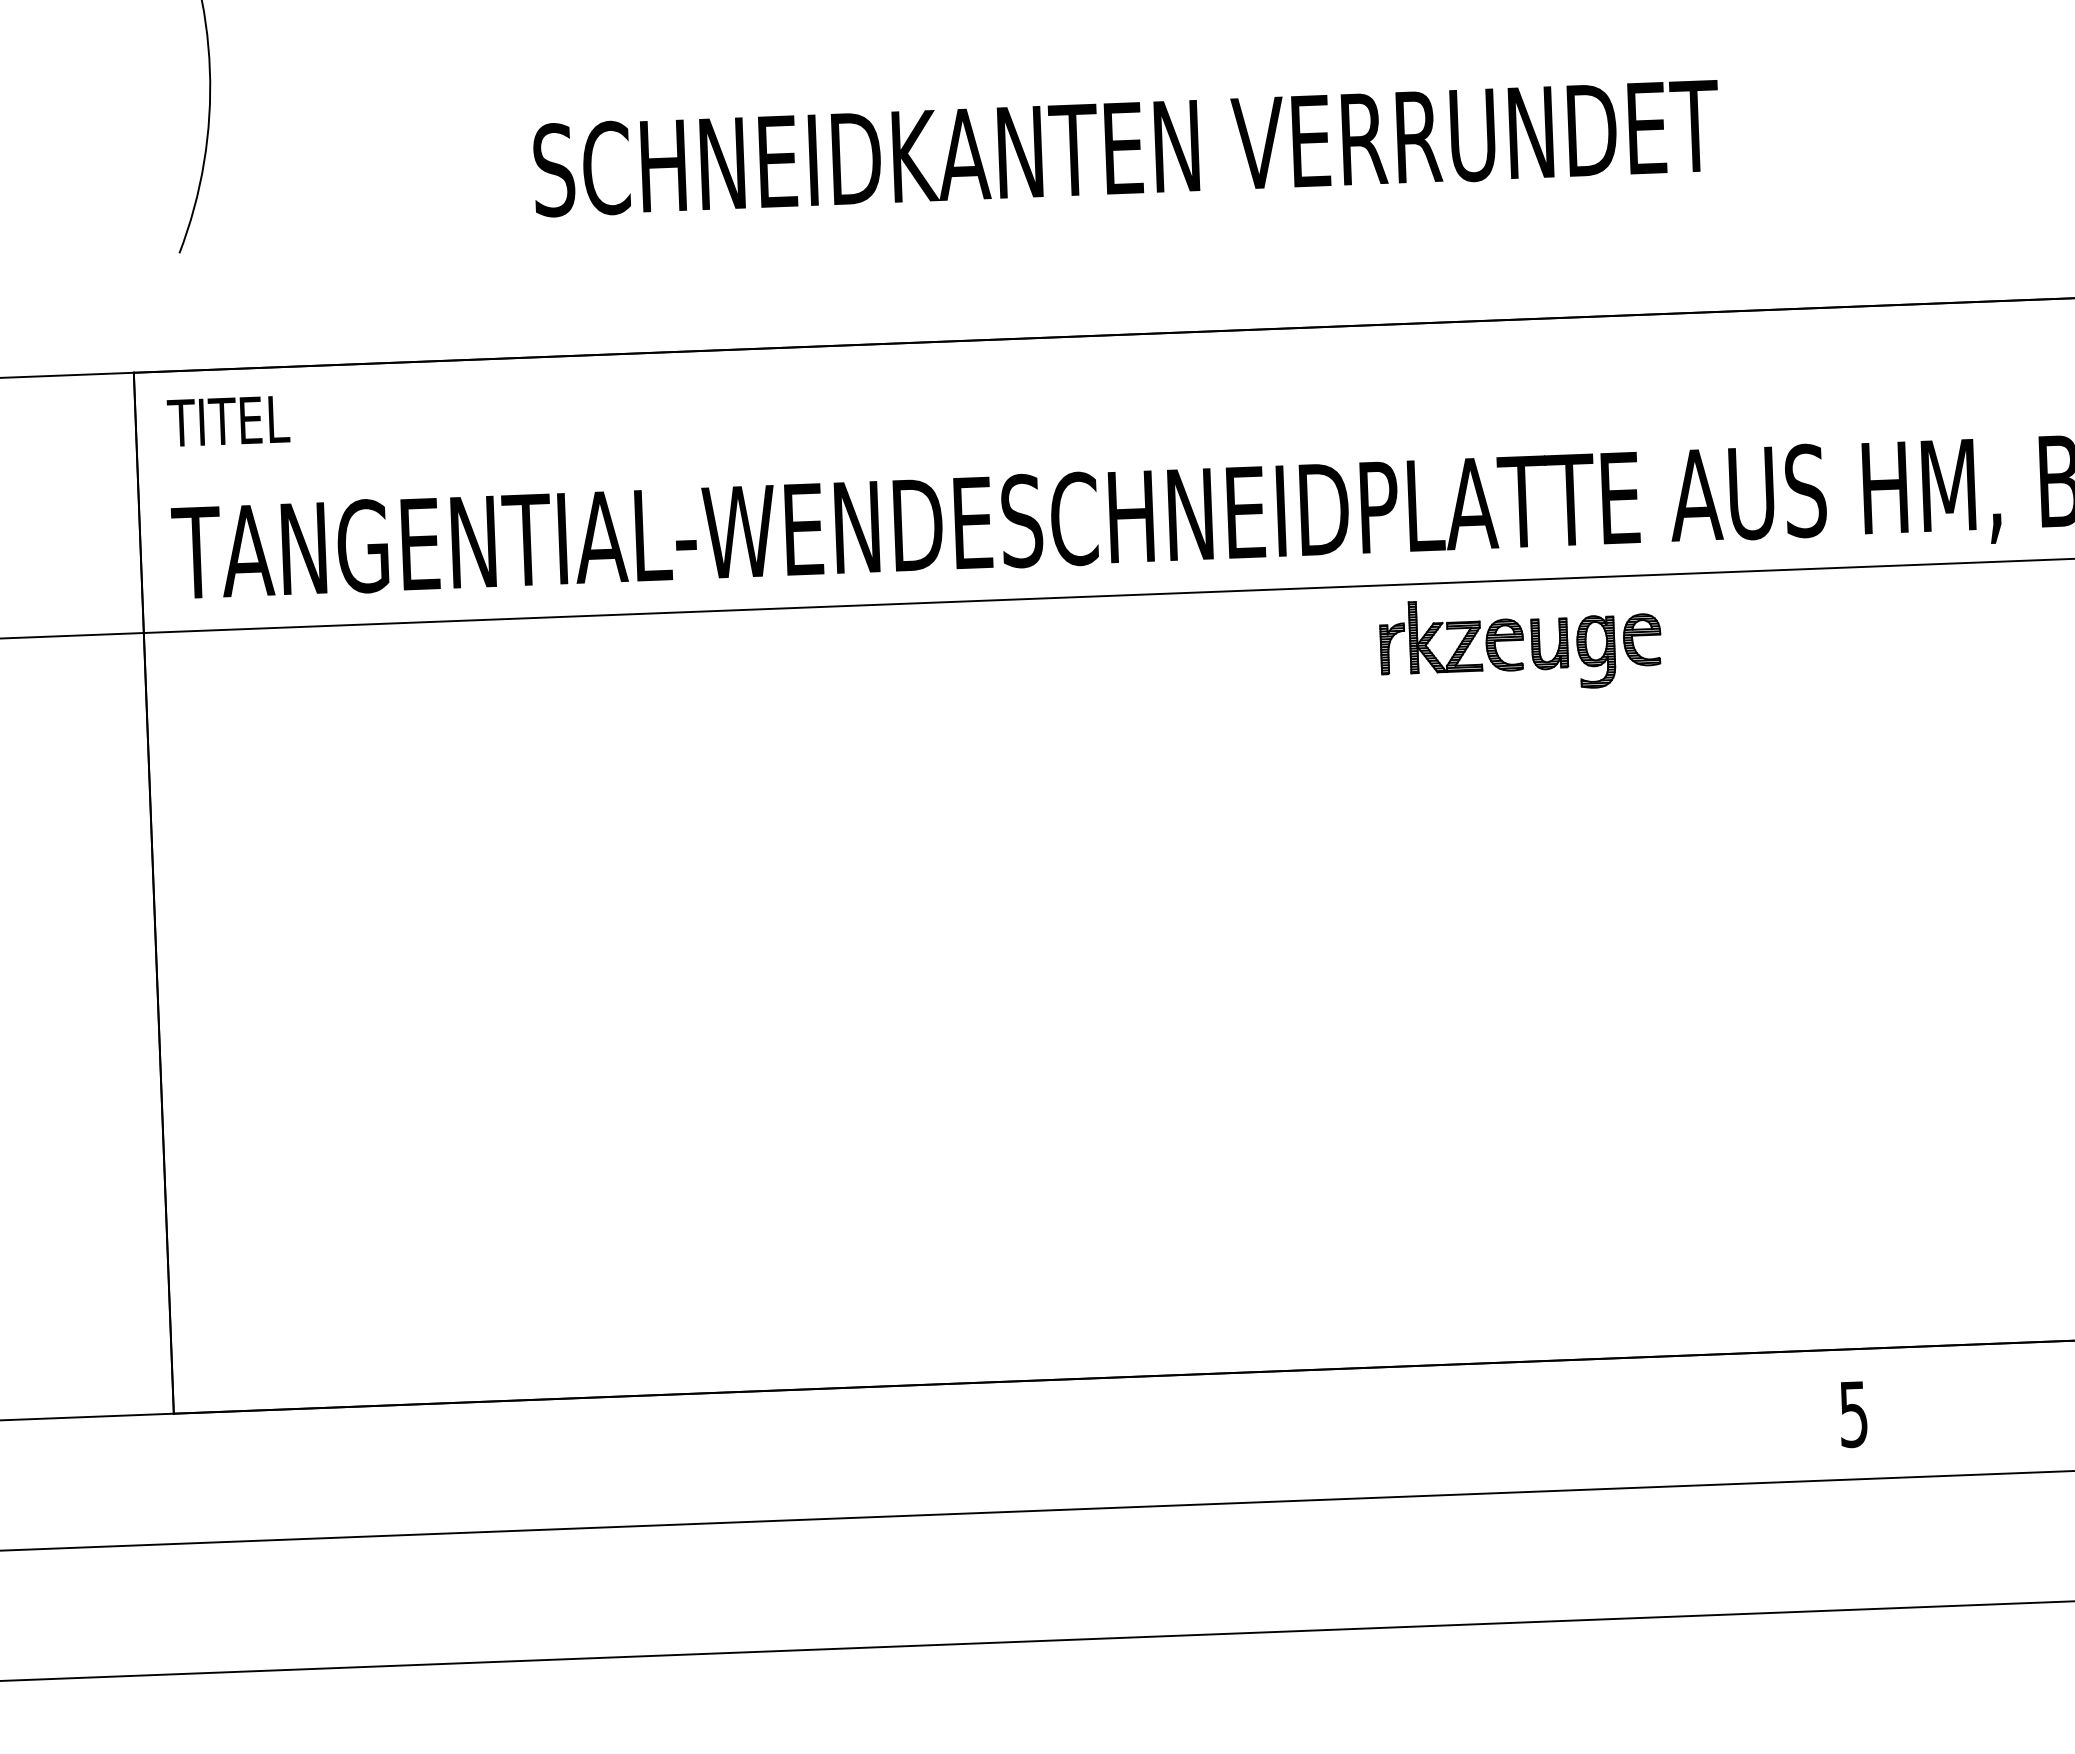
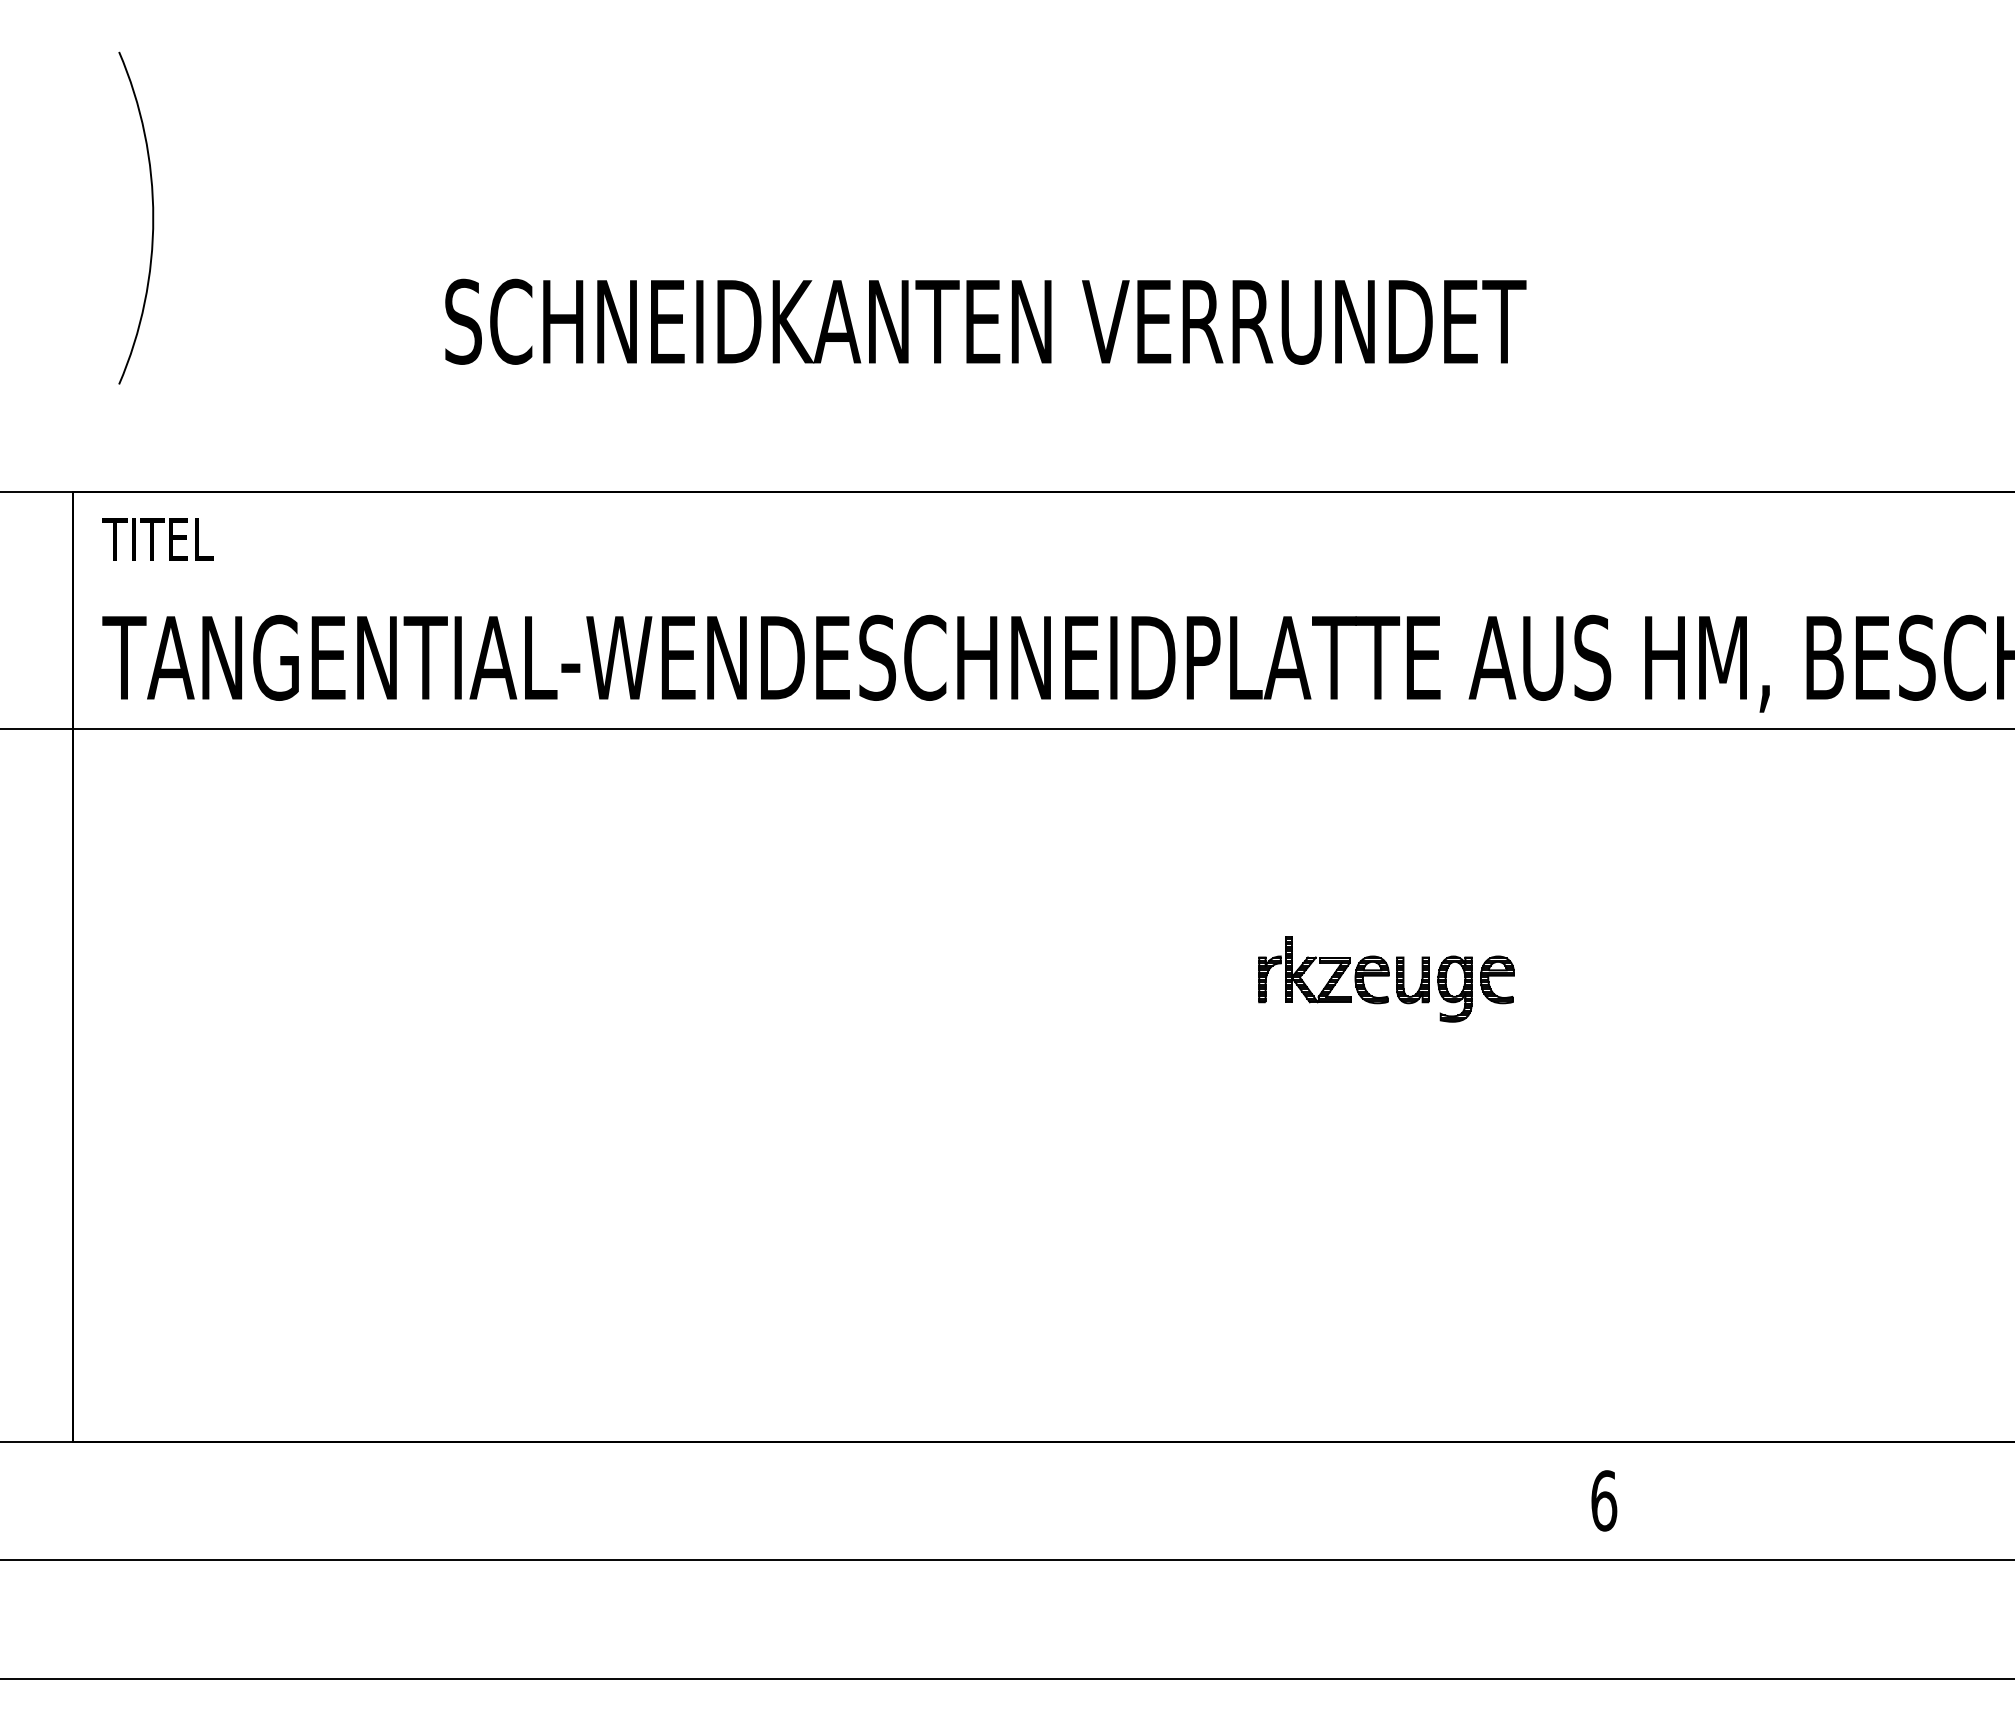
part: (1520, 644) -> (1386, 979), moved
text: (1854, 1413) -> (1604, 1500), 5 -> 6

